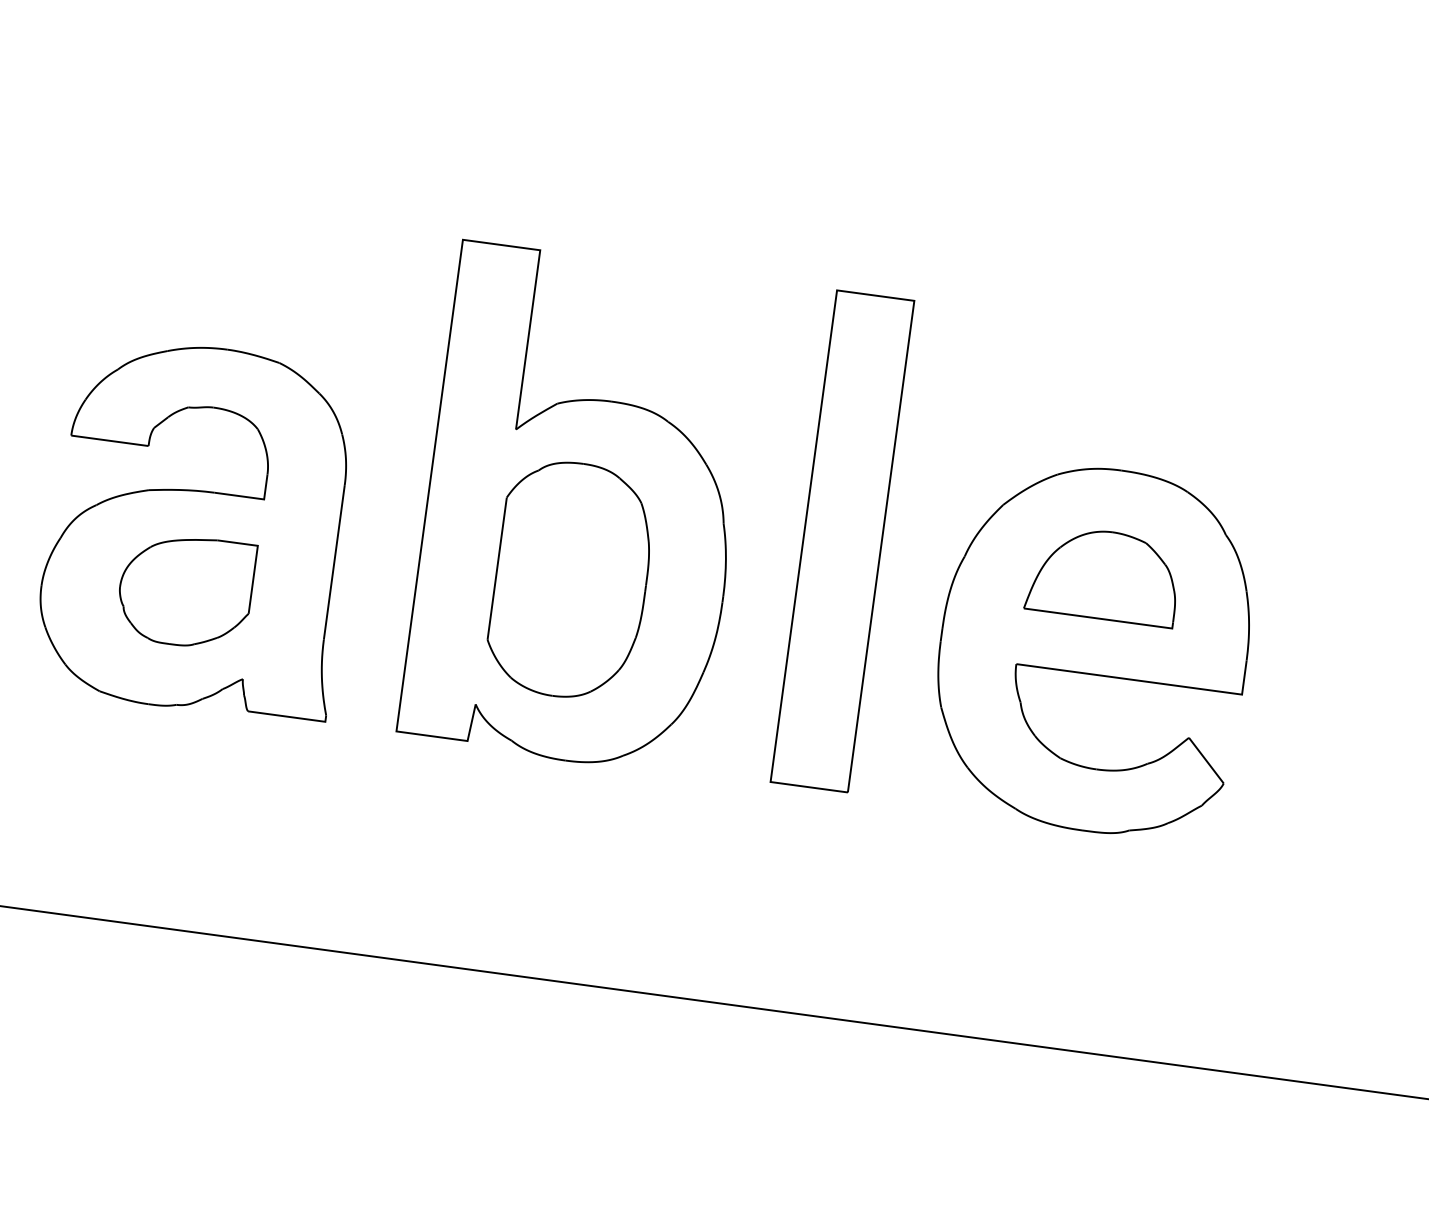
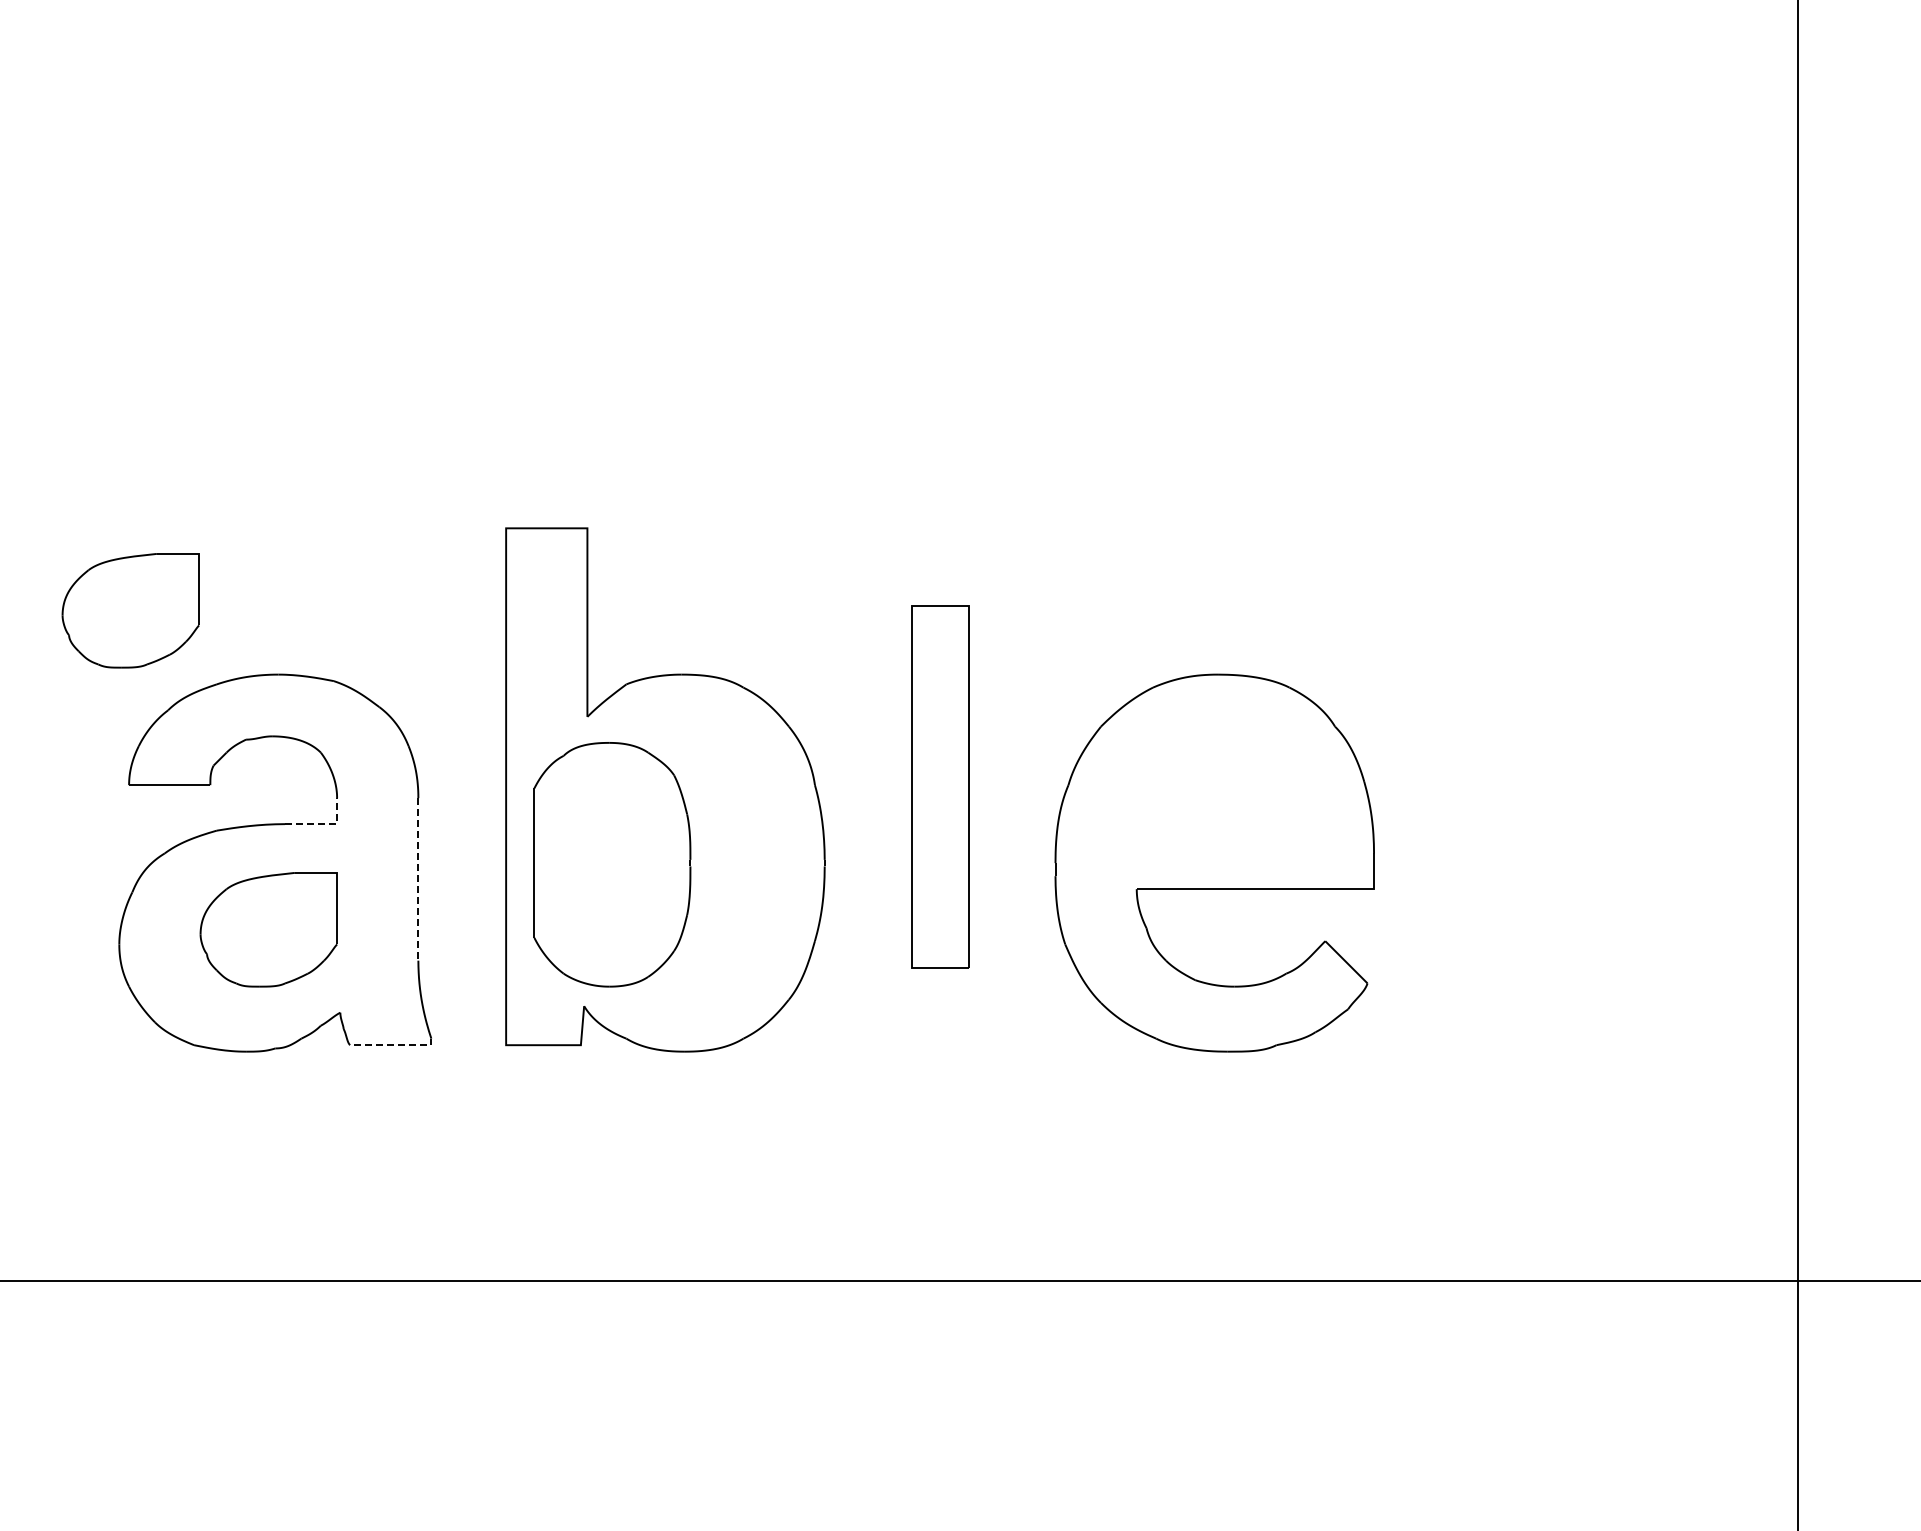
part: (95, 269) -> (130, 610), added
line: (252, 498) -> (324, 824), solid -> dashed
part: (841, 541) -> (939, 786), size x0.7
line: (334, 562) -> (418, 879), solid -> dashed
part: (1103, 574) -> (1214, 784), removed
part: (571, 580) -> (612, 864), moved
line: (290, 717) -> (394, 1045), solid -> dashed

